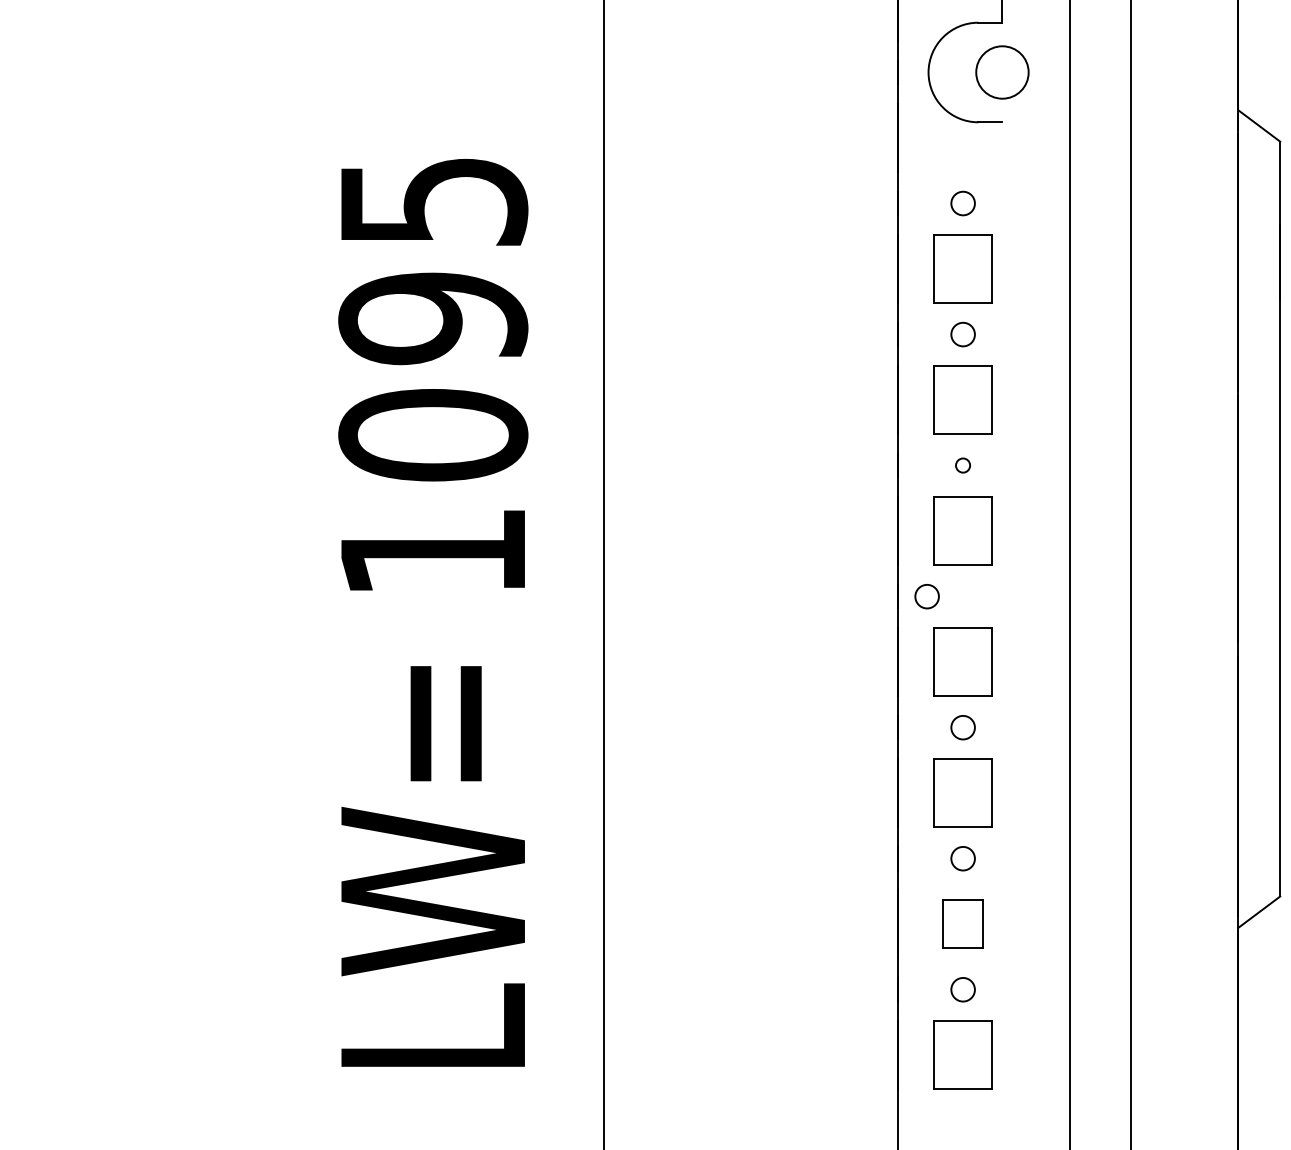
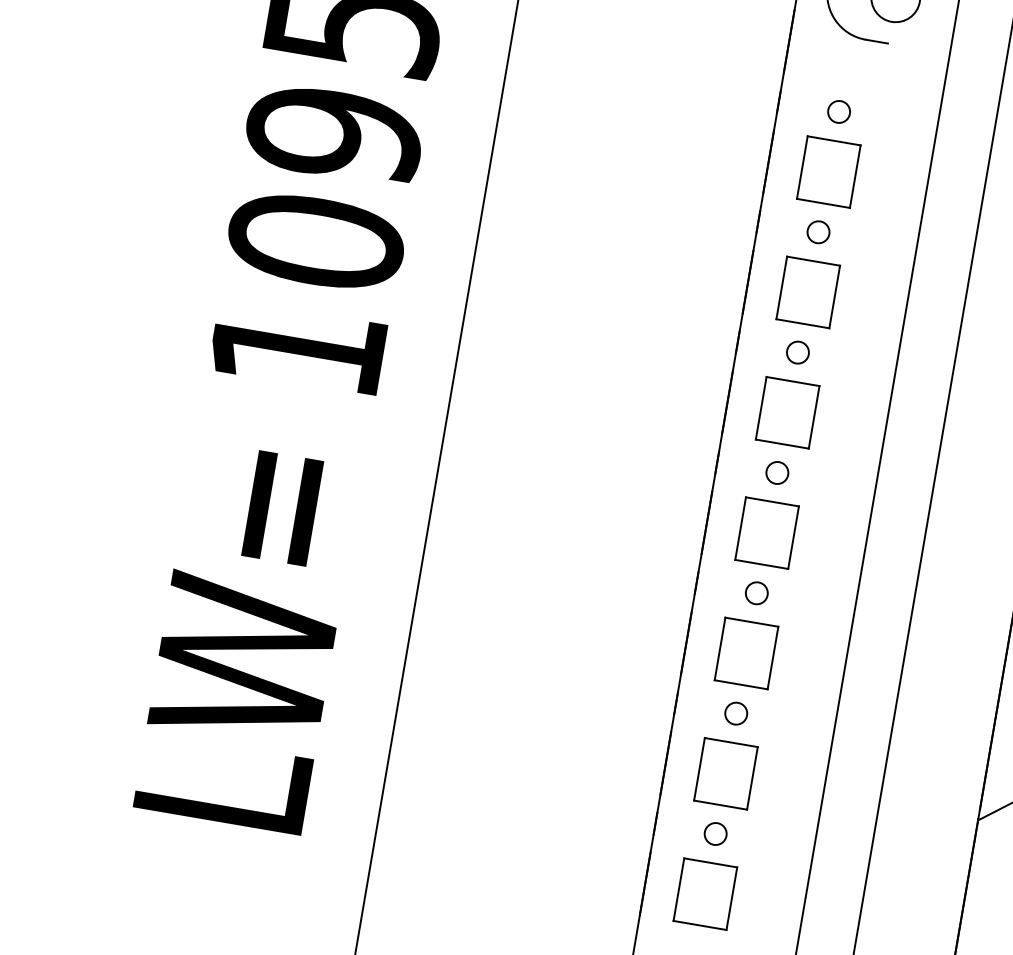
circle: (962, 465) -> (797, 352), size x1.67
circle: (926, 596) -> (776, 472), moved
part: (962, 923) -> (725, 773), size x1.43

